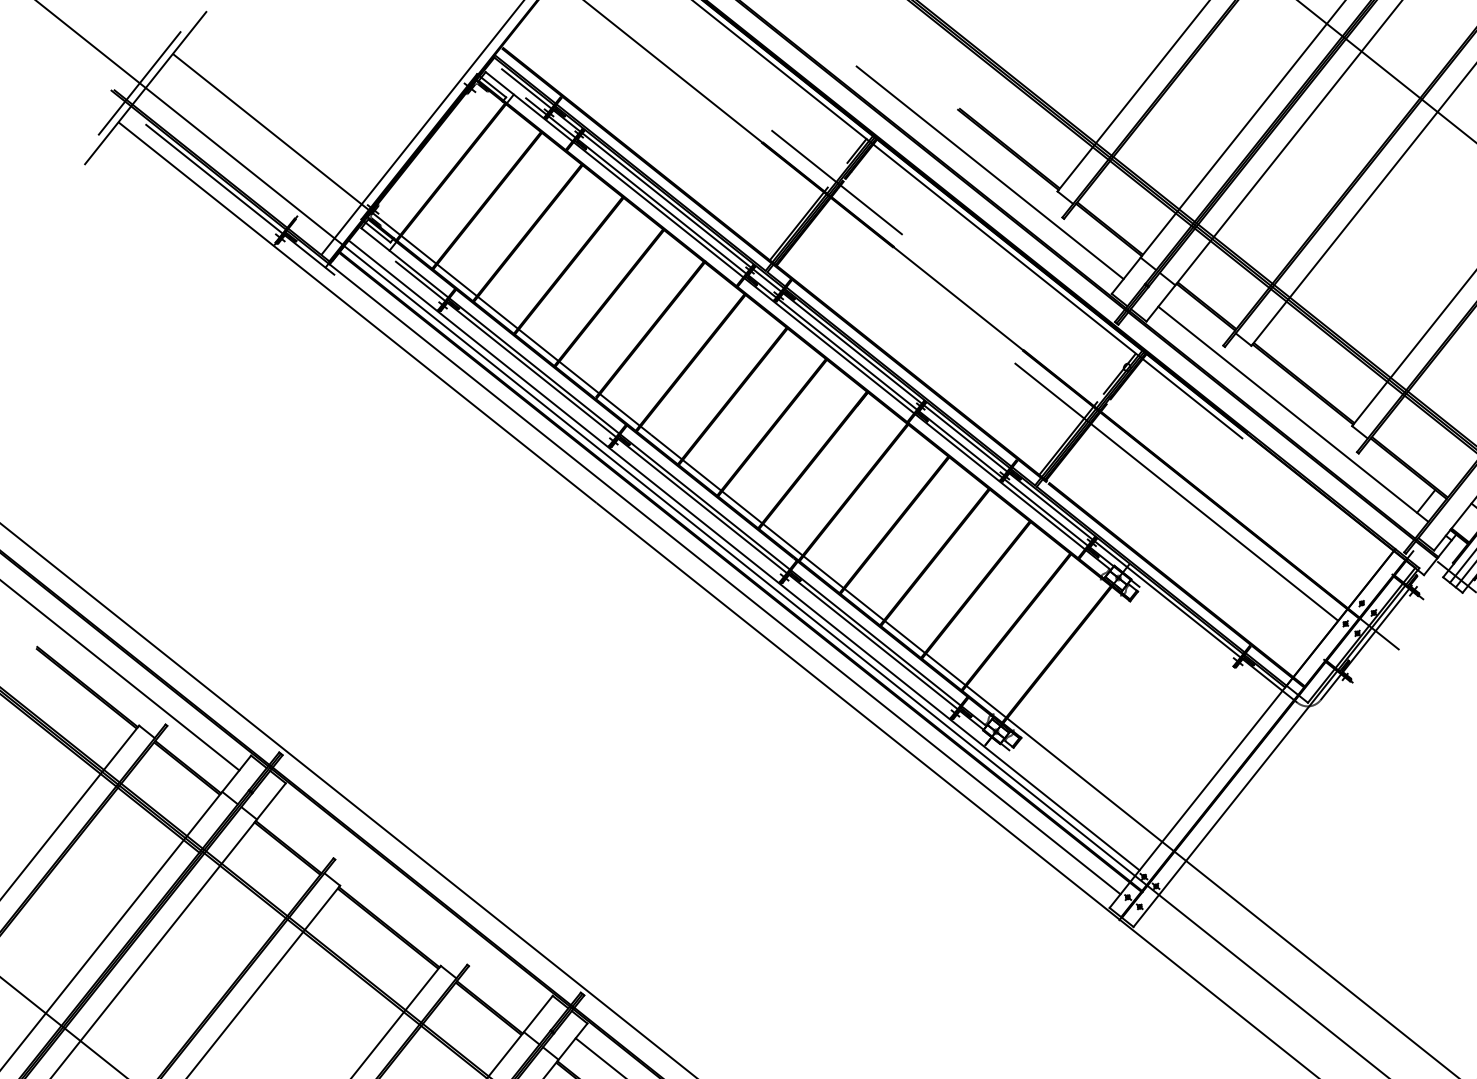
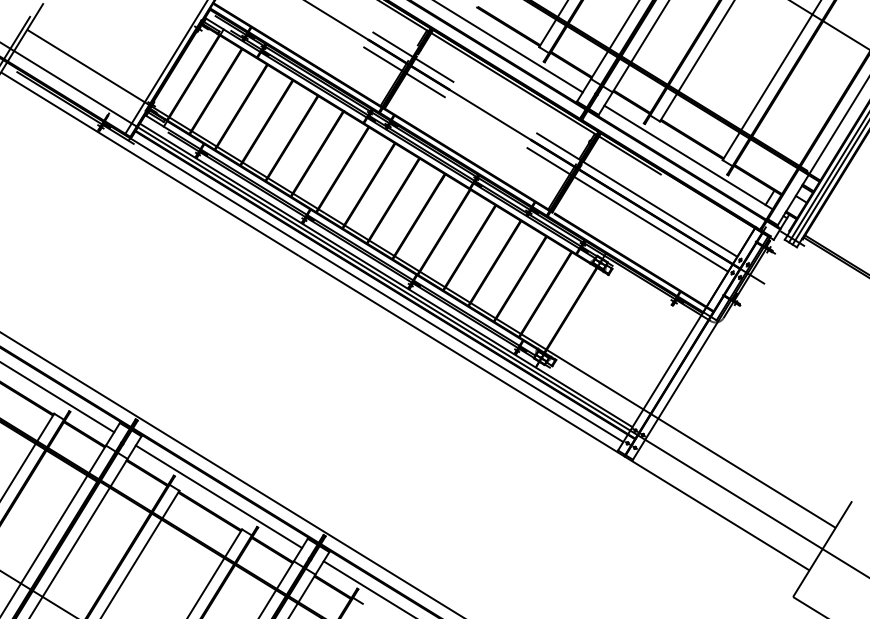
line: (818, 205) -> (404, 71), added
line: (1195, 467) -> (636, 194), added
line: (406, 903) -> (218, 496), added

